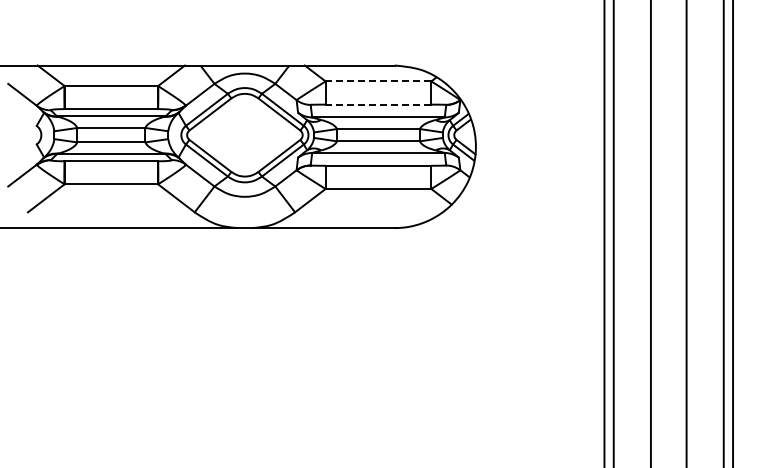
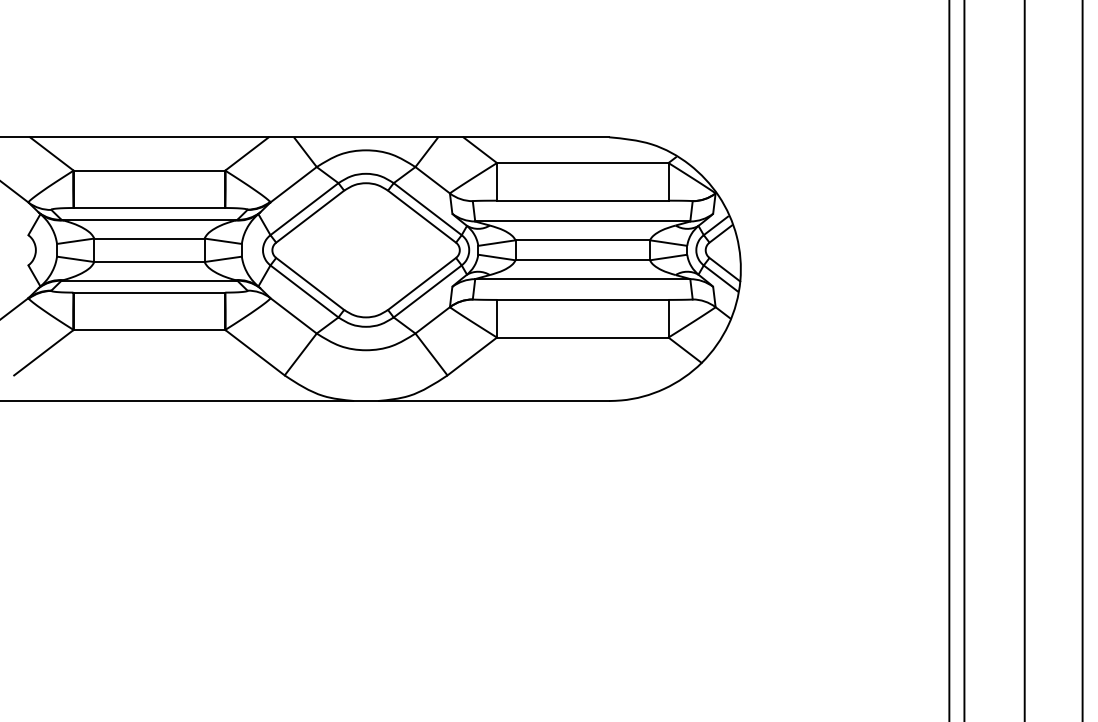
line: (378, 81) -> (582, 163), dashed -> solid
line: (378, 104) -> (582, 200), dashed -> solid

